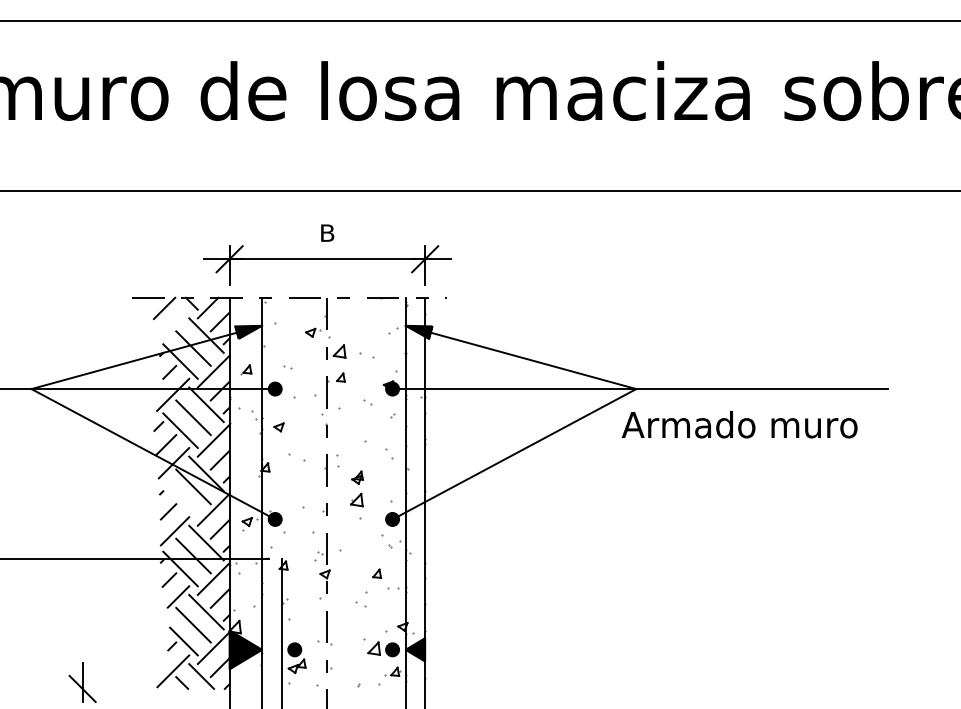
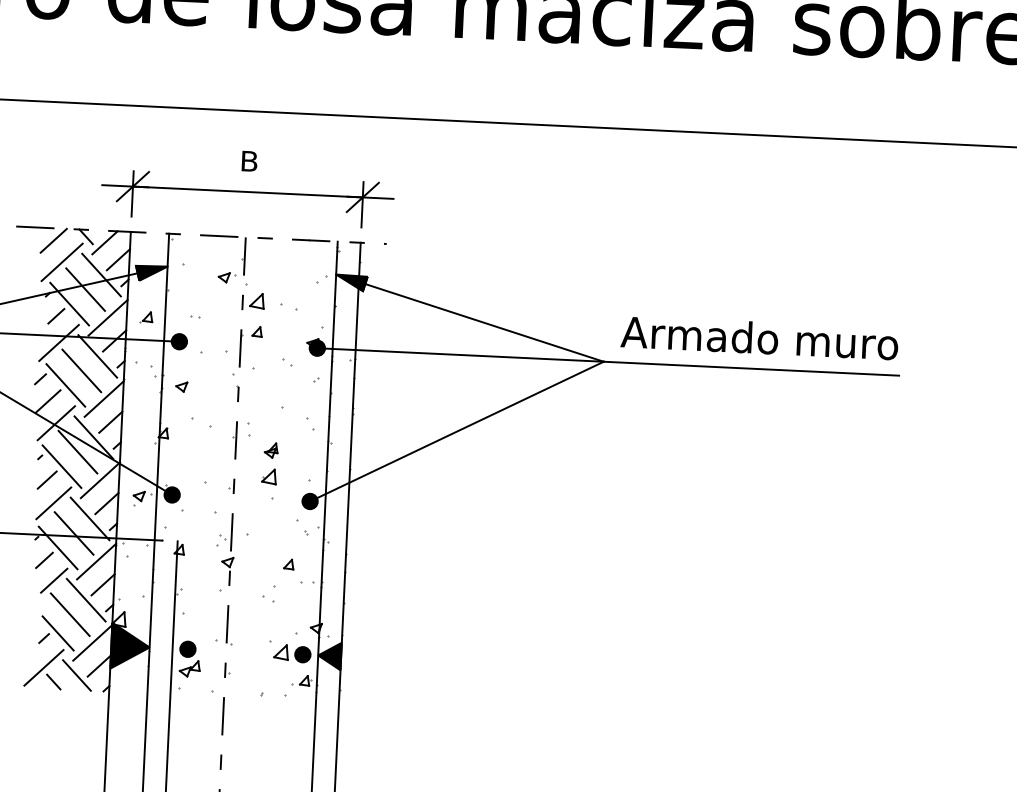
line: (172, 326) -> (62, 262), added
text: (739, 424) -> (759, 337), moved
line: (180, 499) -> (61, 466), added

